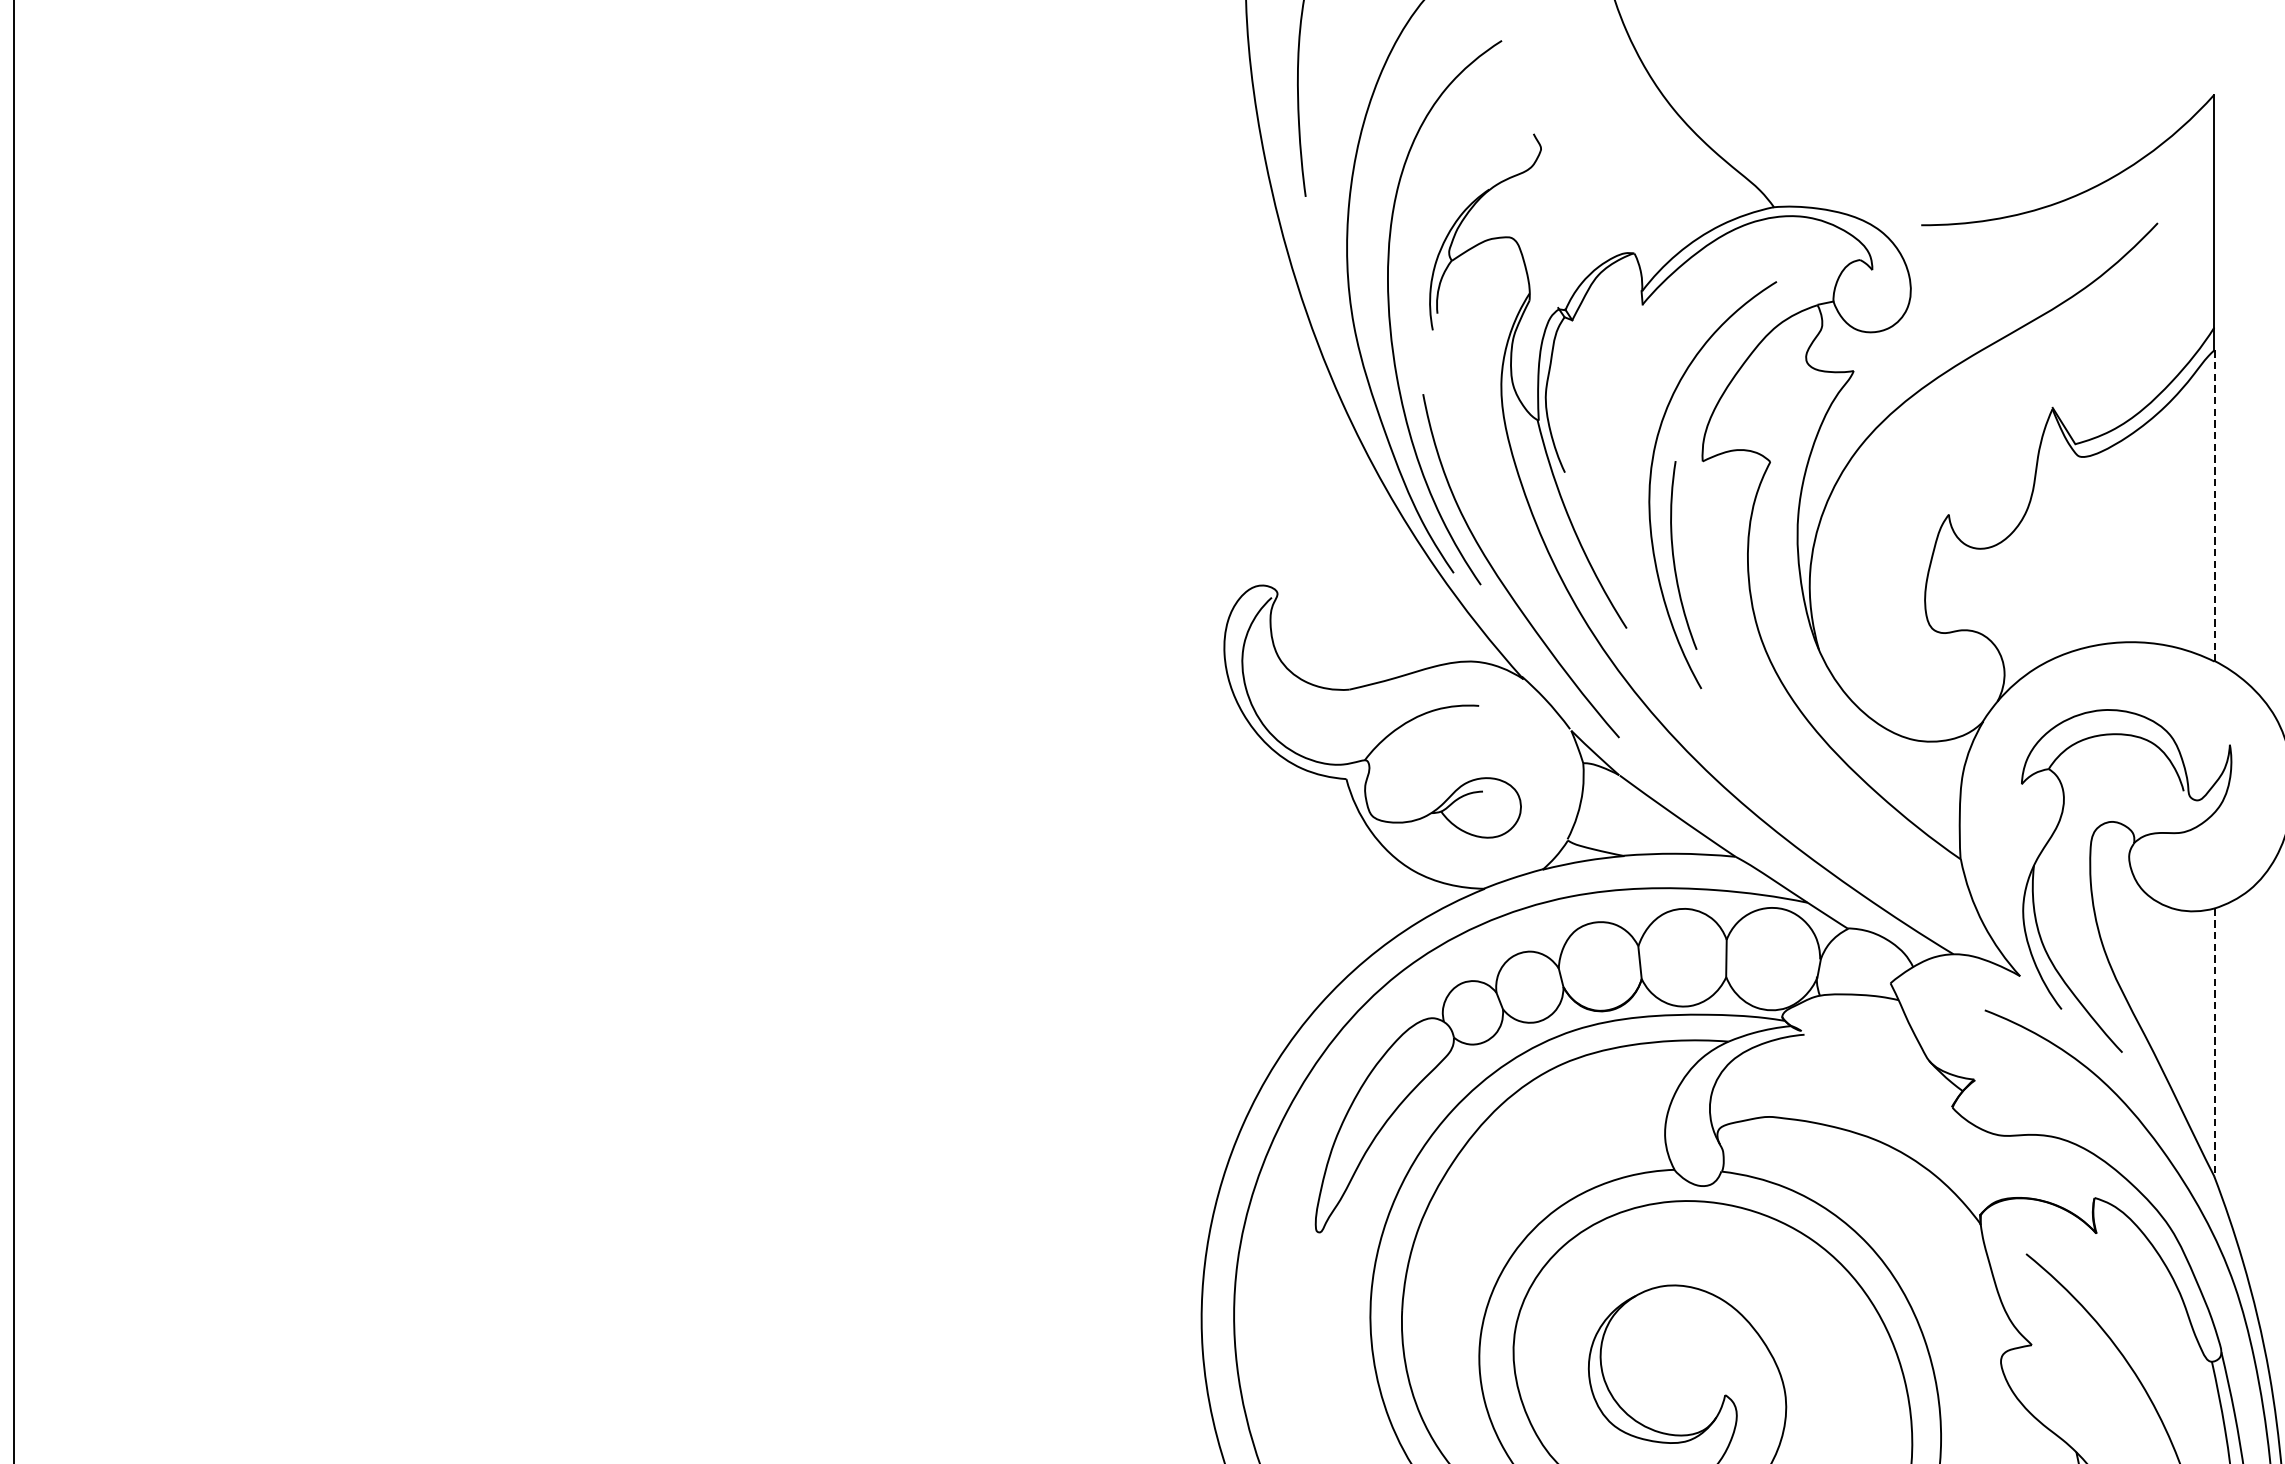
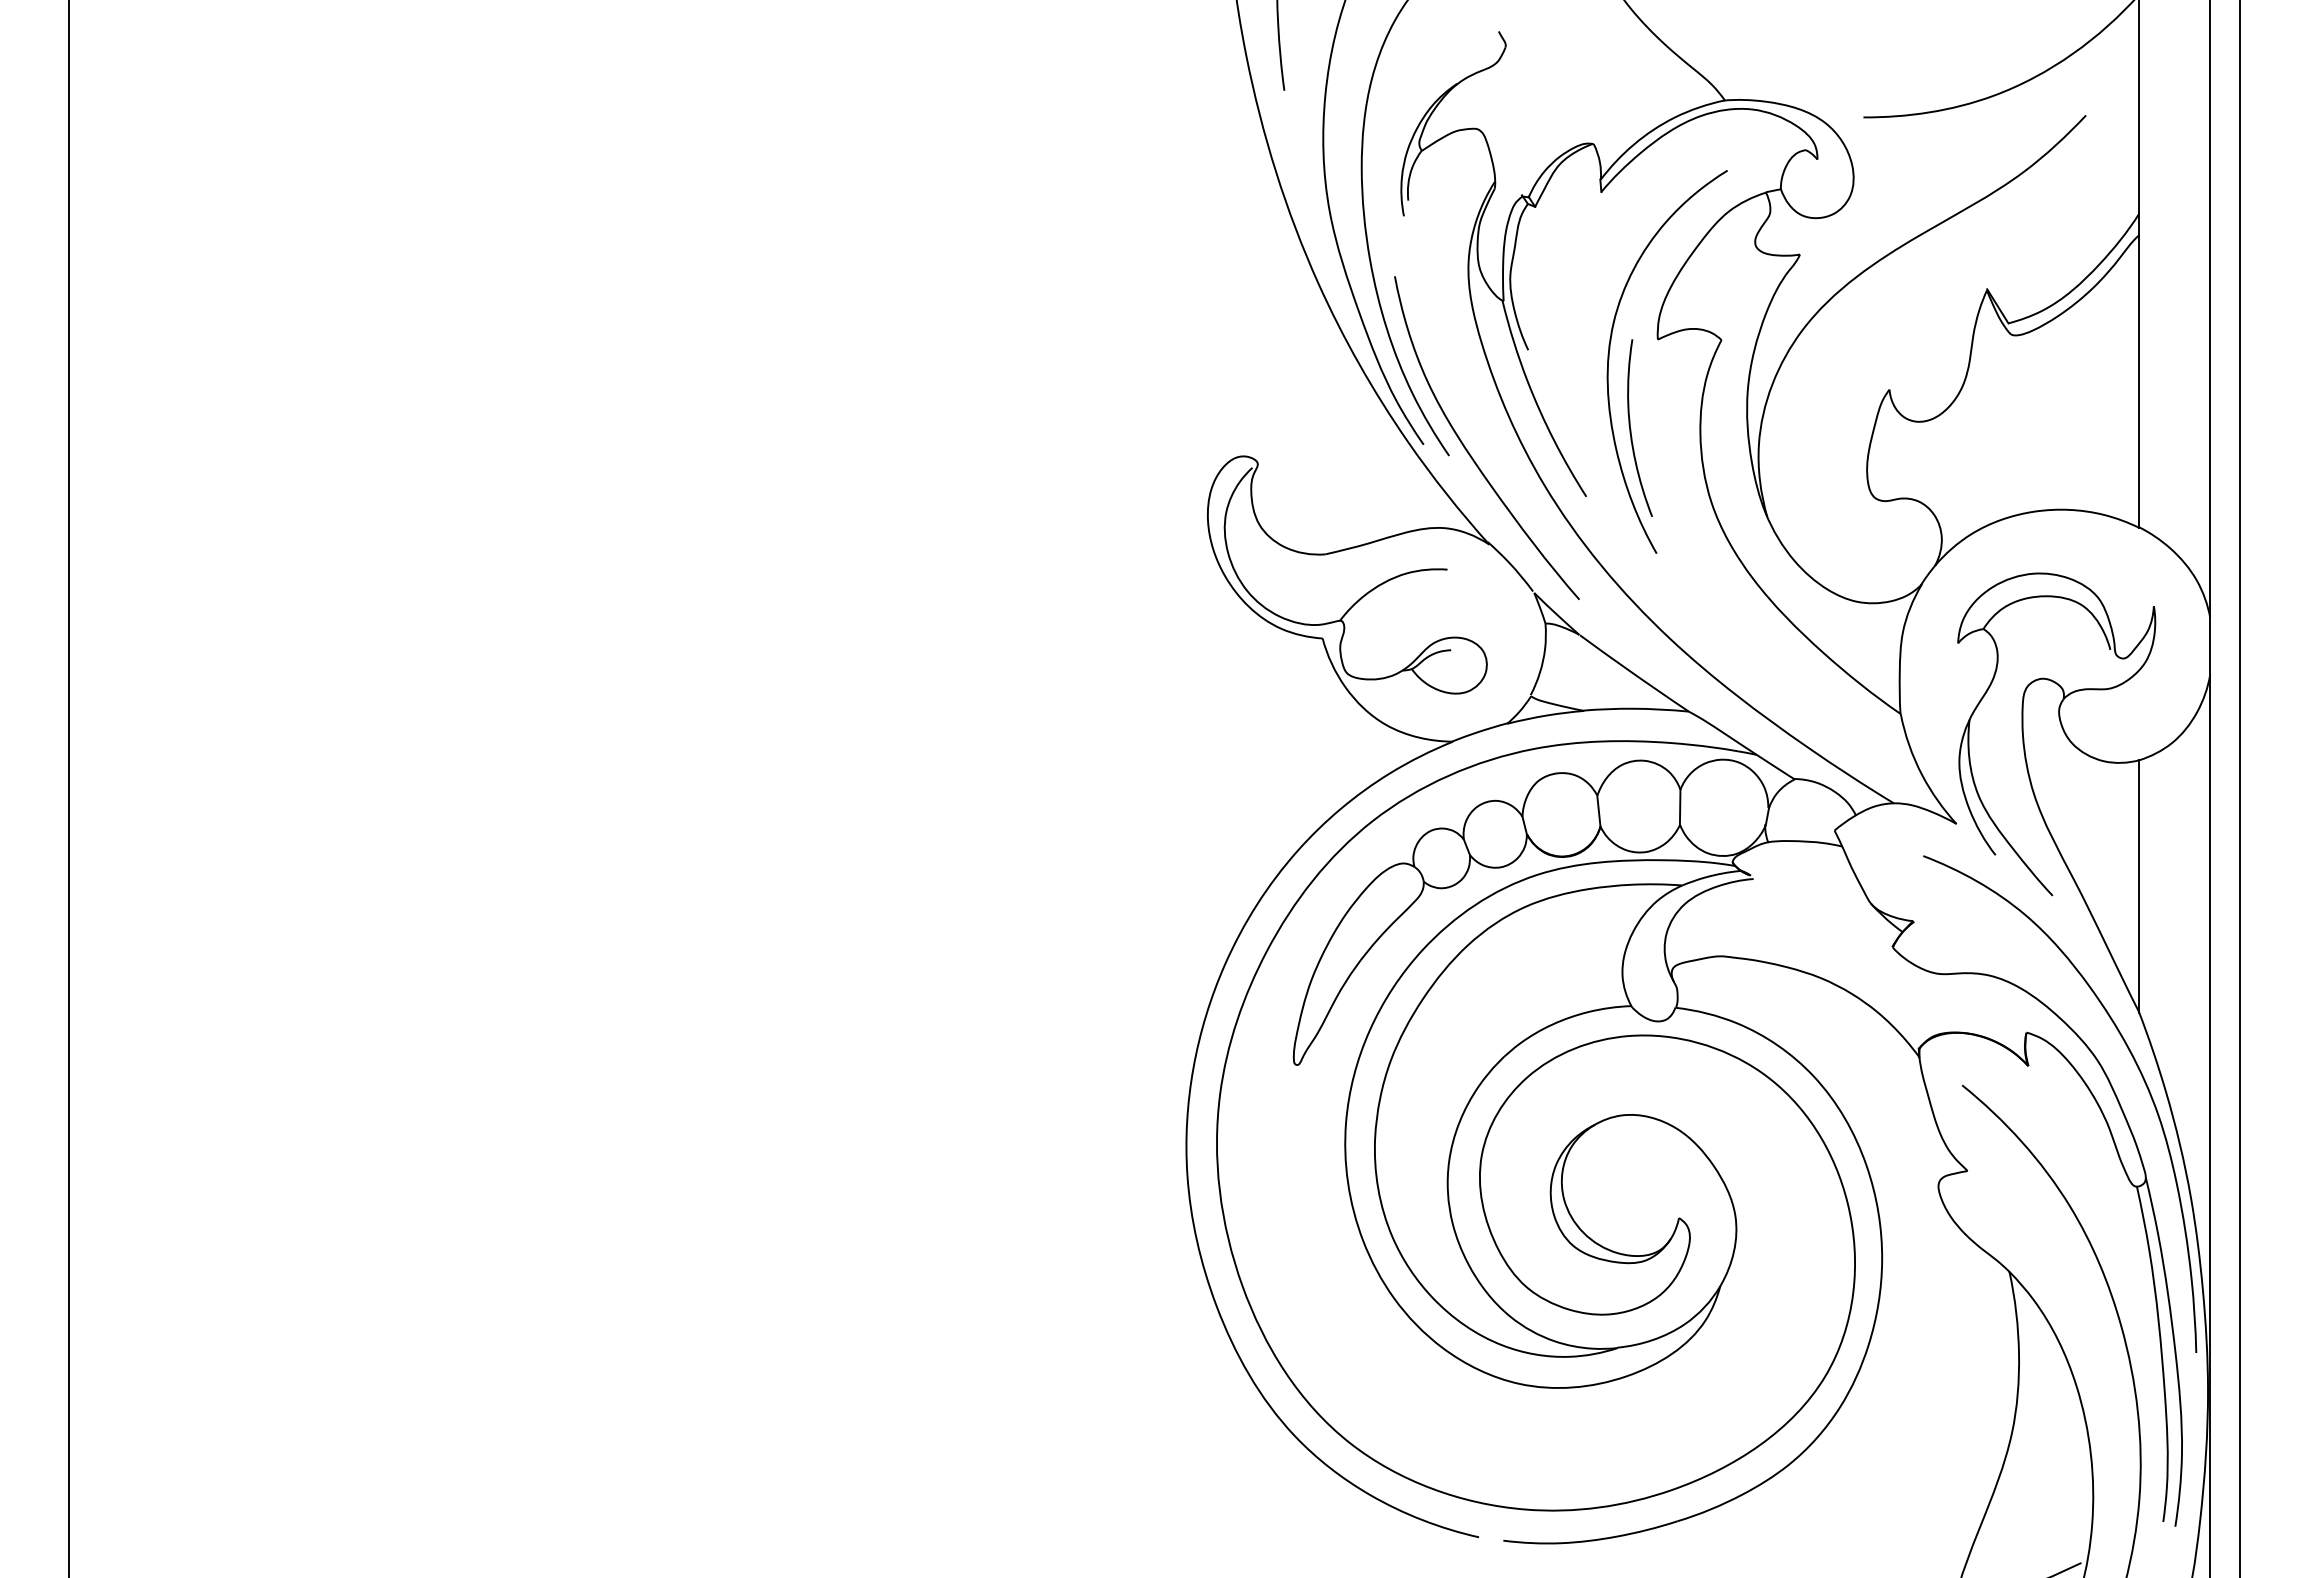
line: (2214, 505) -> (2139, 381), dashed -> solid
line: (2214, 1042) -> (2139, 886), dashed -> solid

